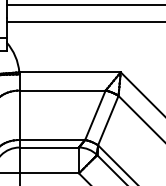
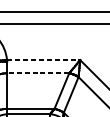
line: (70, 72) -> (43, 60), solid -> dashed
line: (62, 90) -> (38, 73), solid -> dashed

